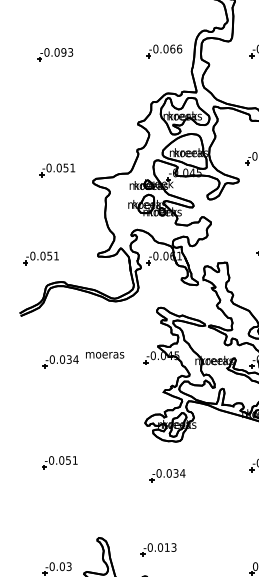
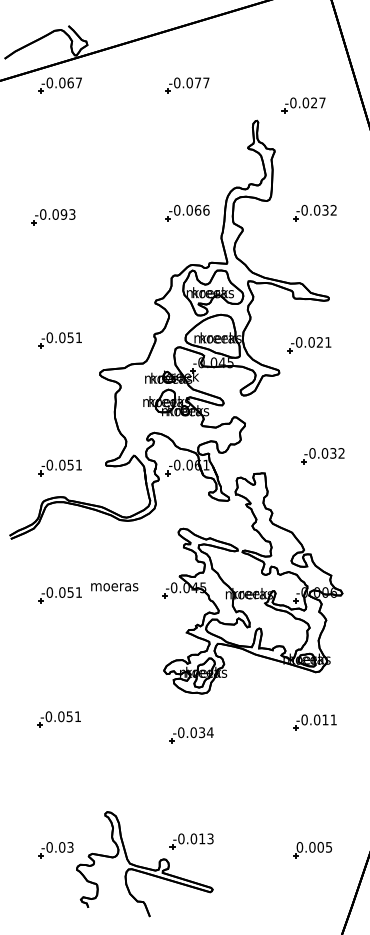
part: (56, 170) -> (59, 340), moved
part: (40, 257) -> (59, 467), moved
text: (73, 359) -> (75, 592), -0.034 -> -0.051
part: (158, 549) -> (191, 841), moved

